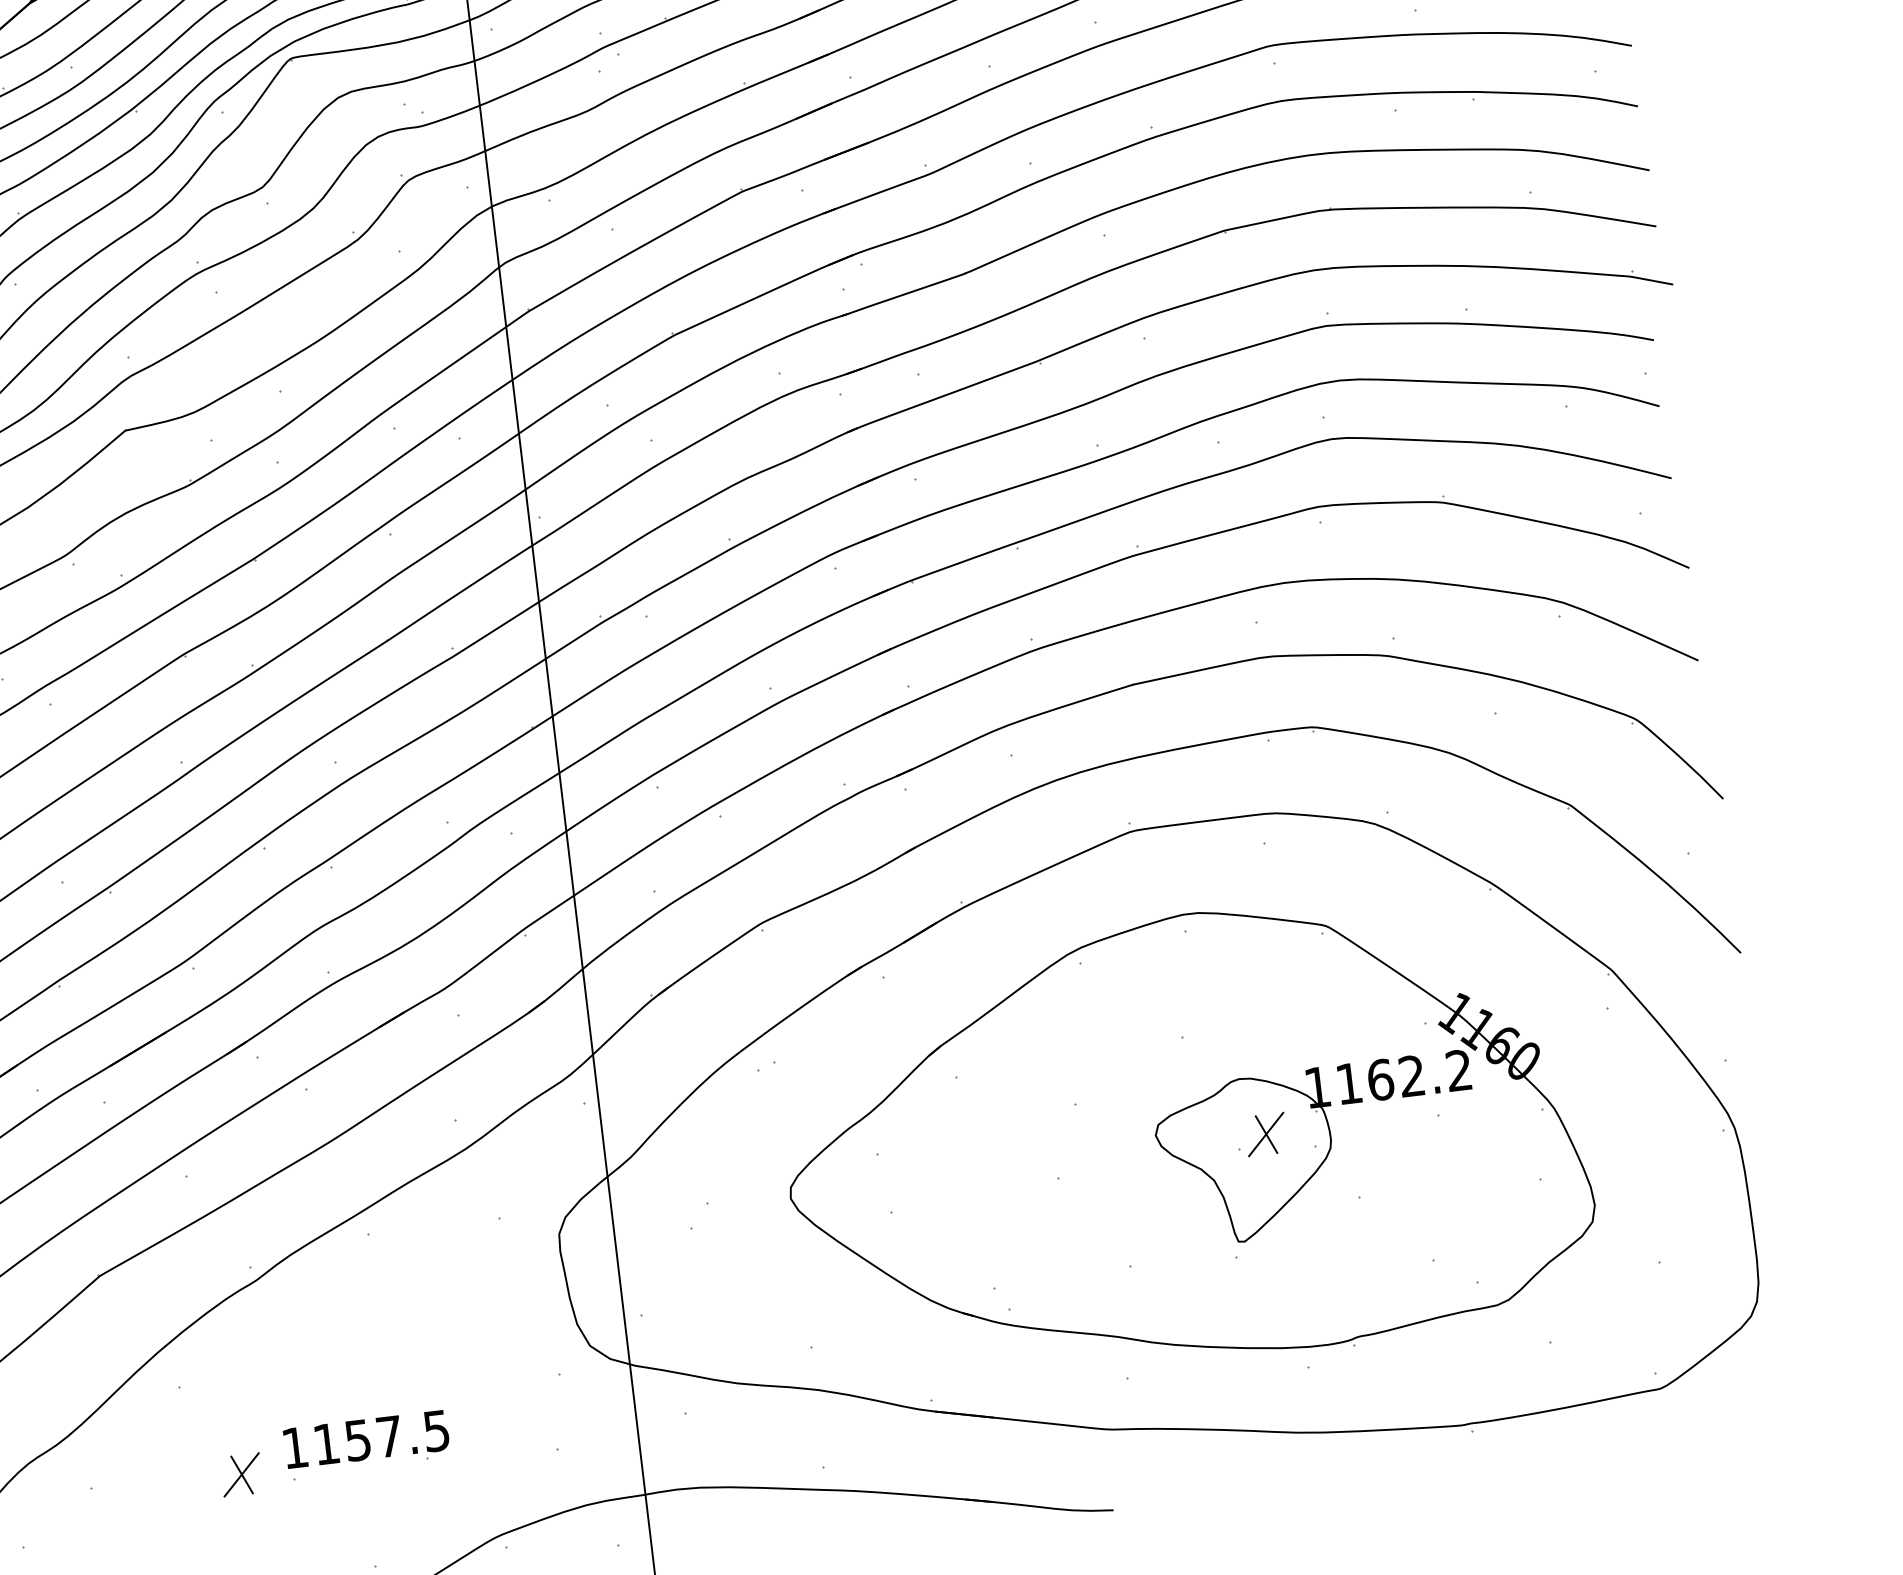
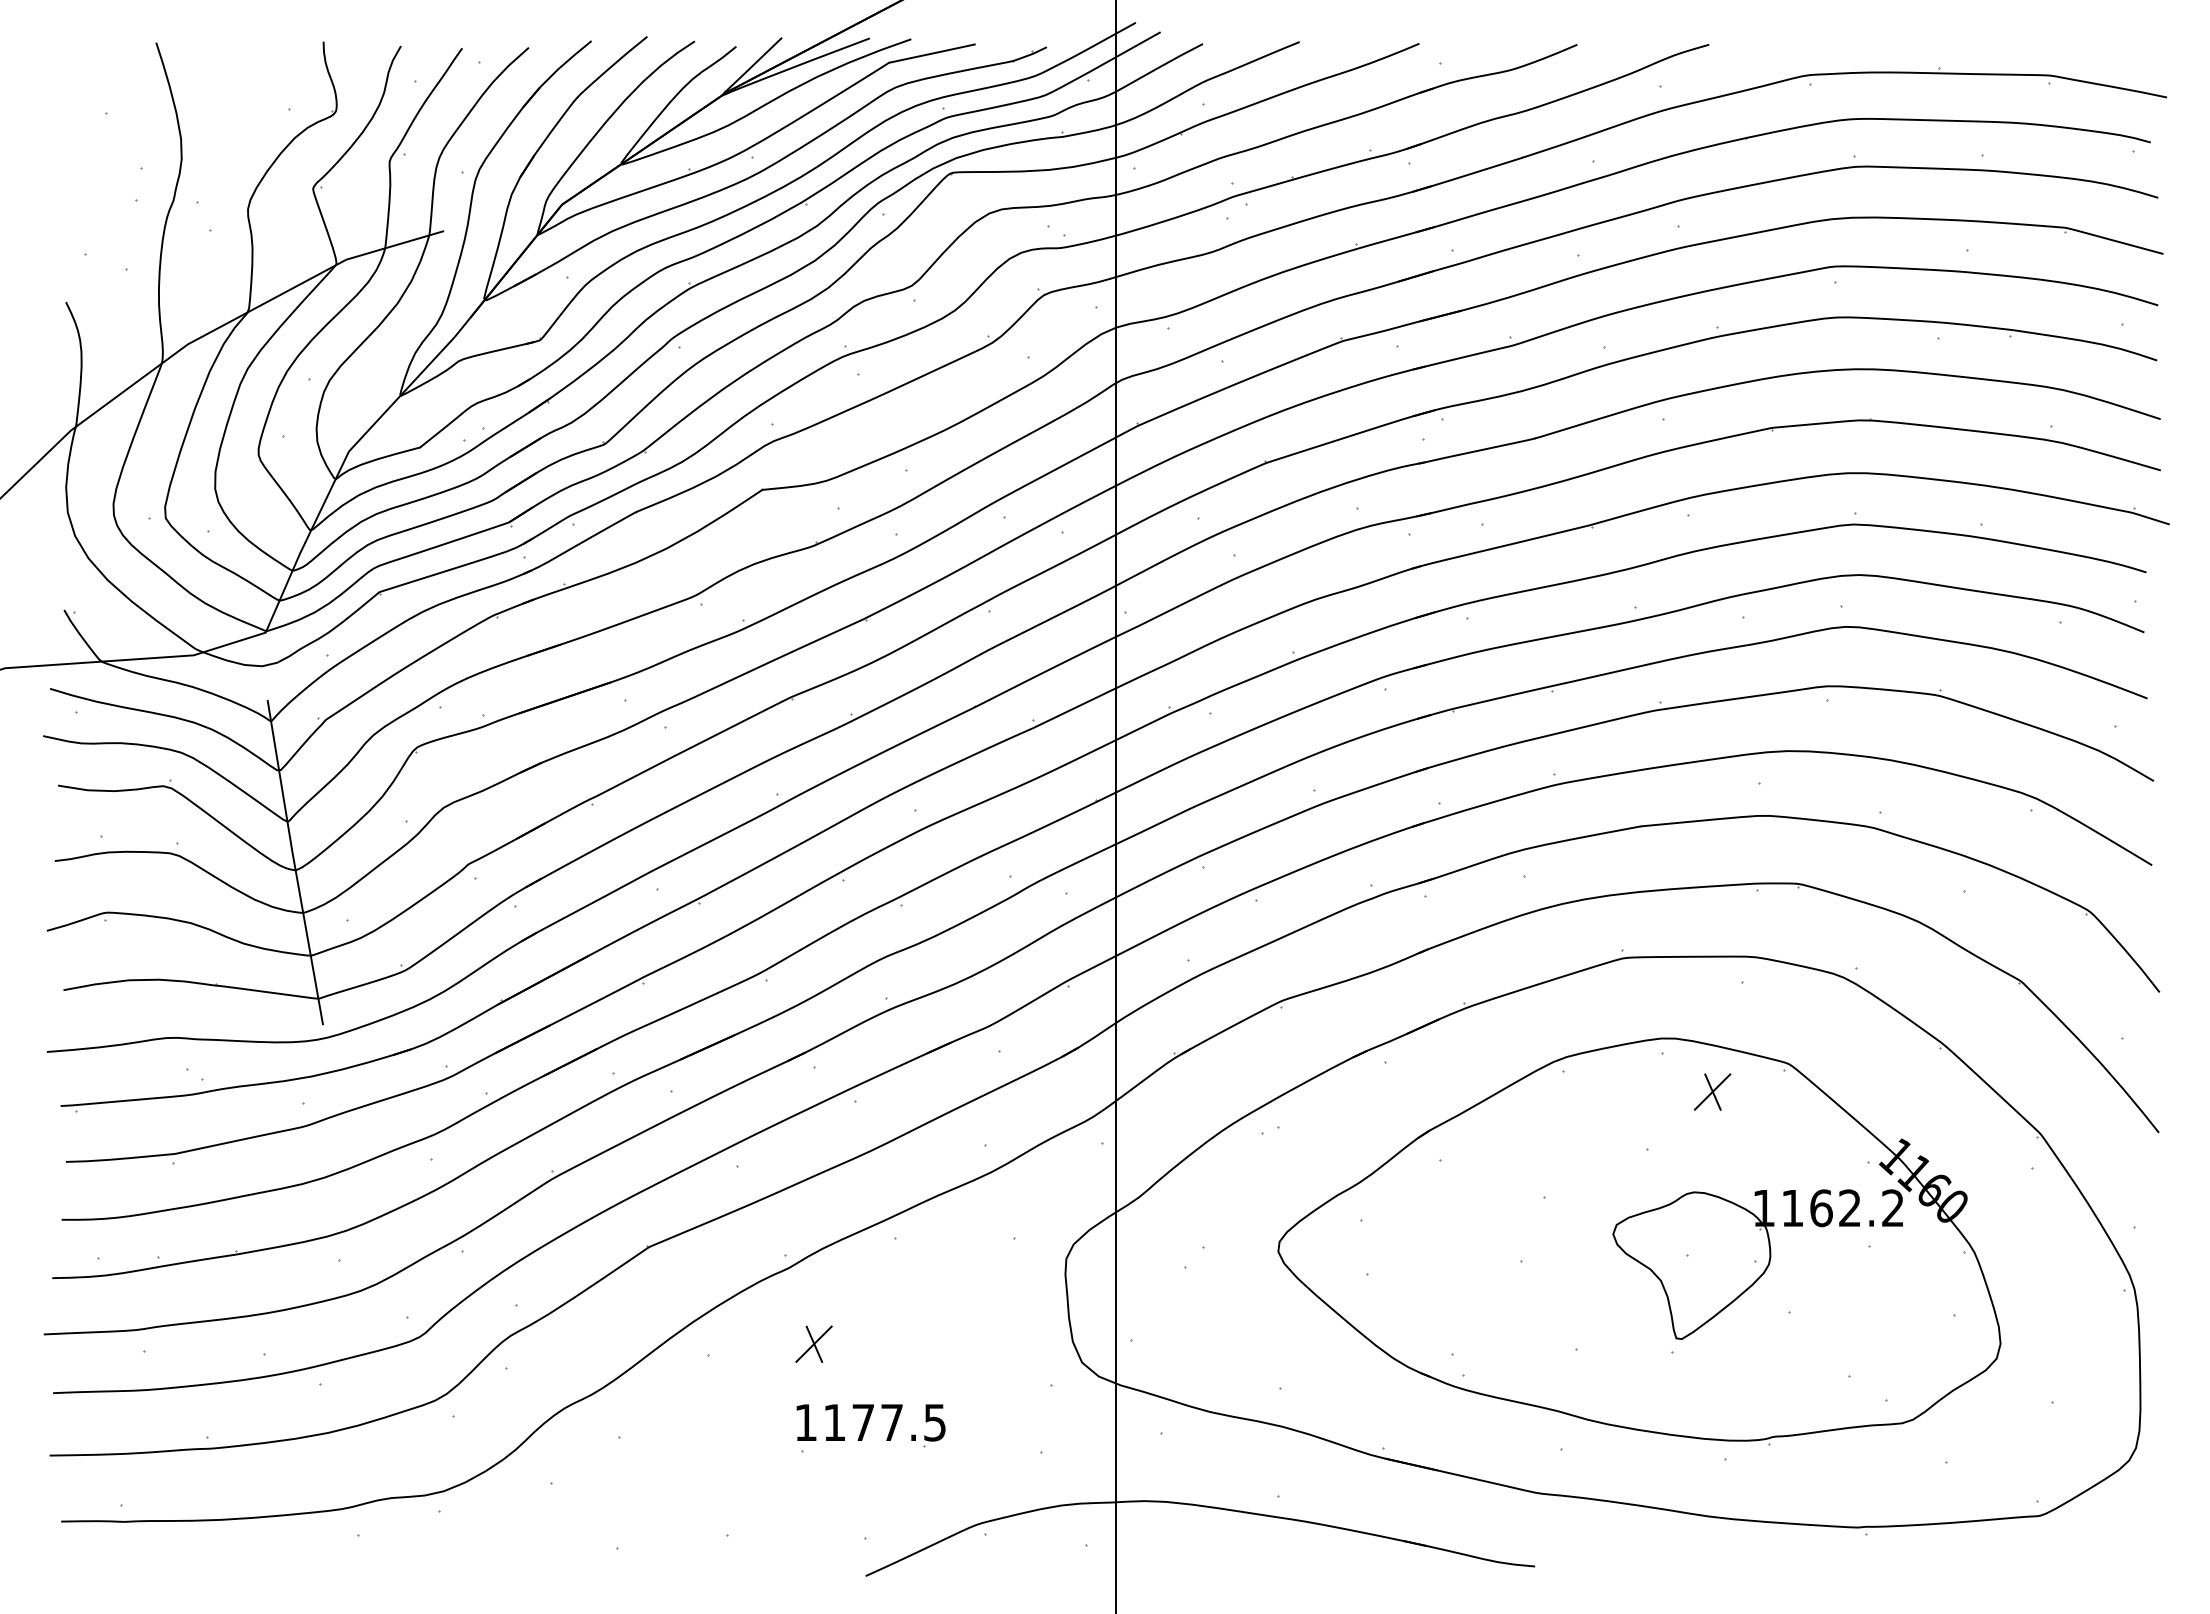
part: (1265, 1133) -> (1712, 1091), moved
text: (357, 1440) -> (862, 1422), 1157.5 -> 1177.5
part: (240, 1474) -> (813, 1343), moved

